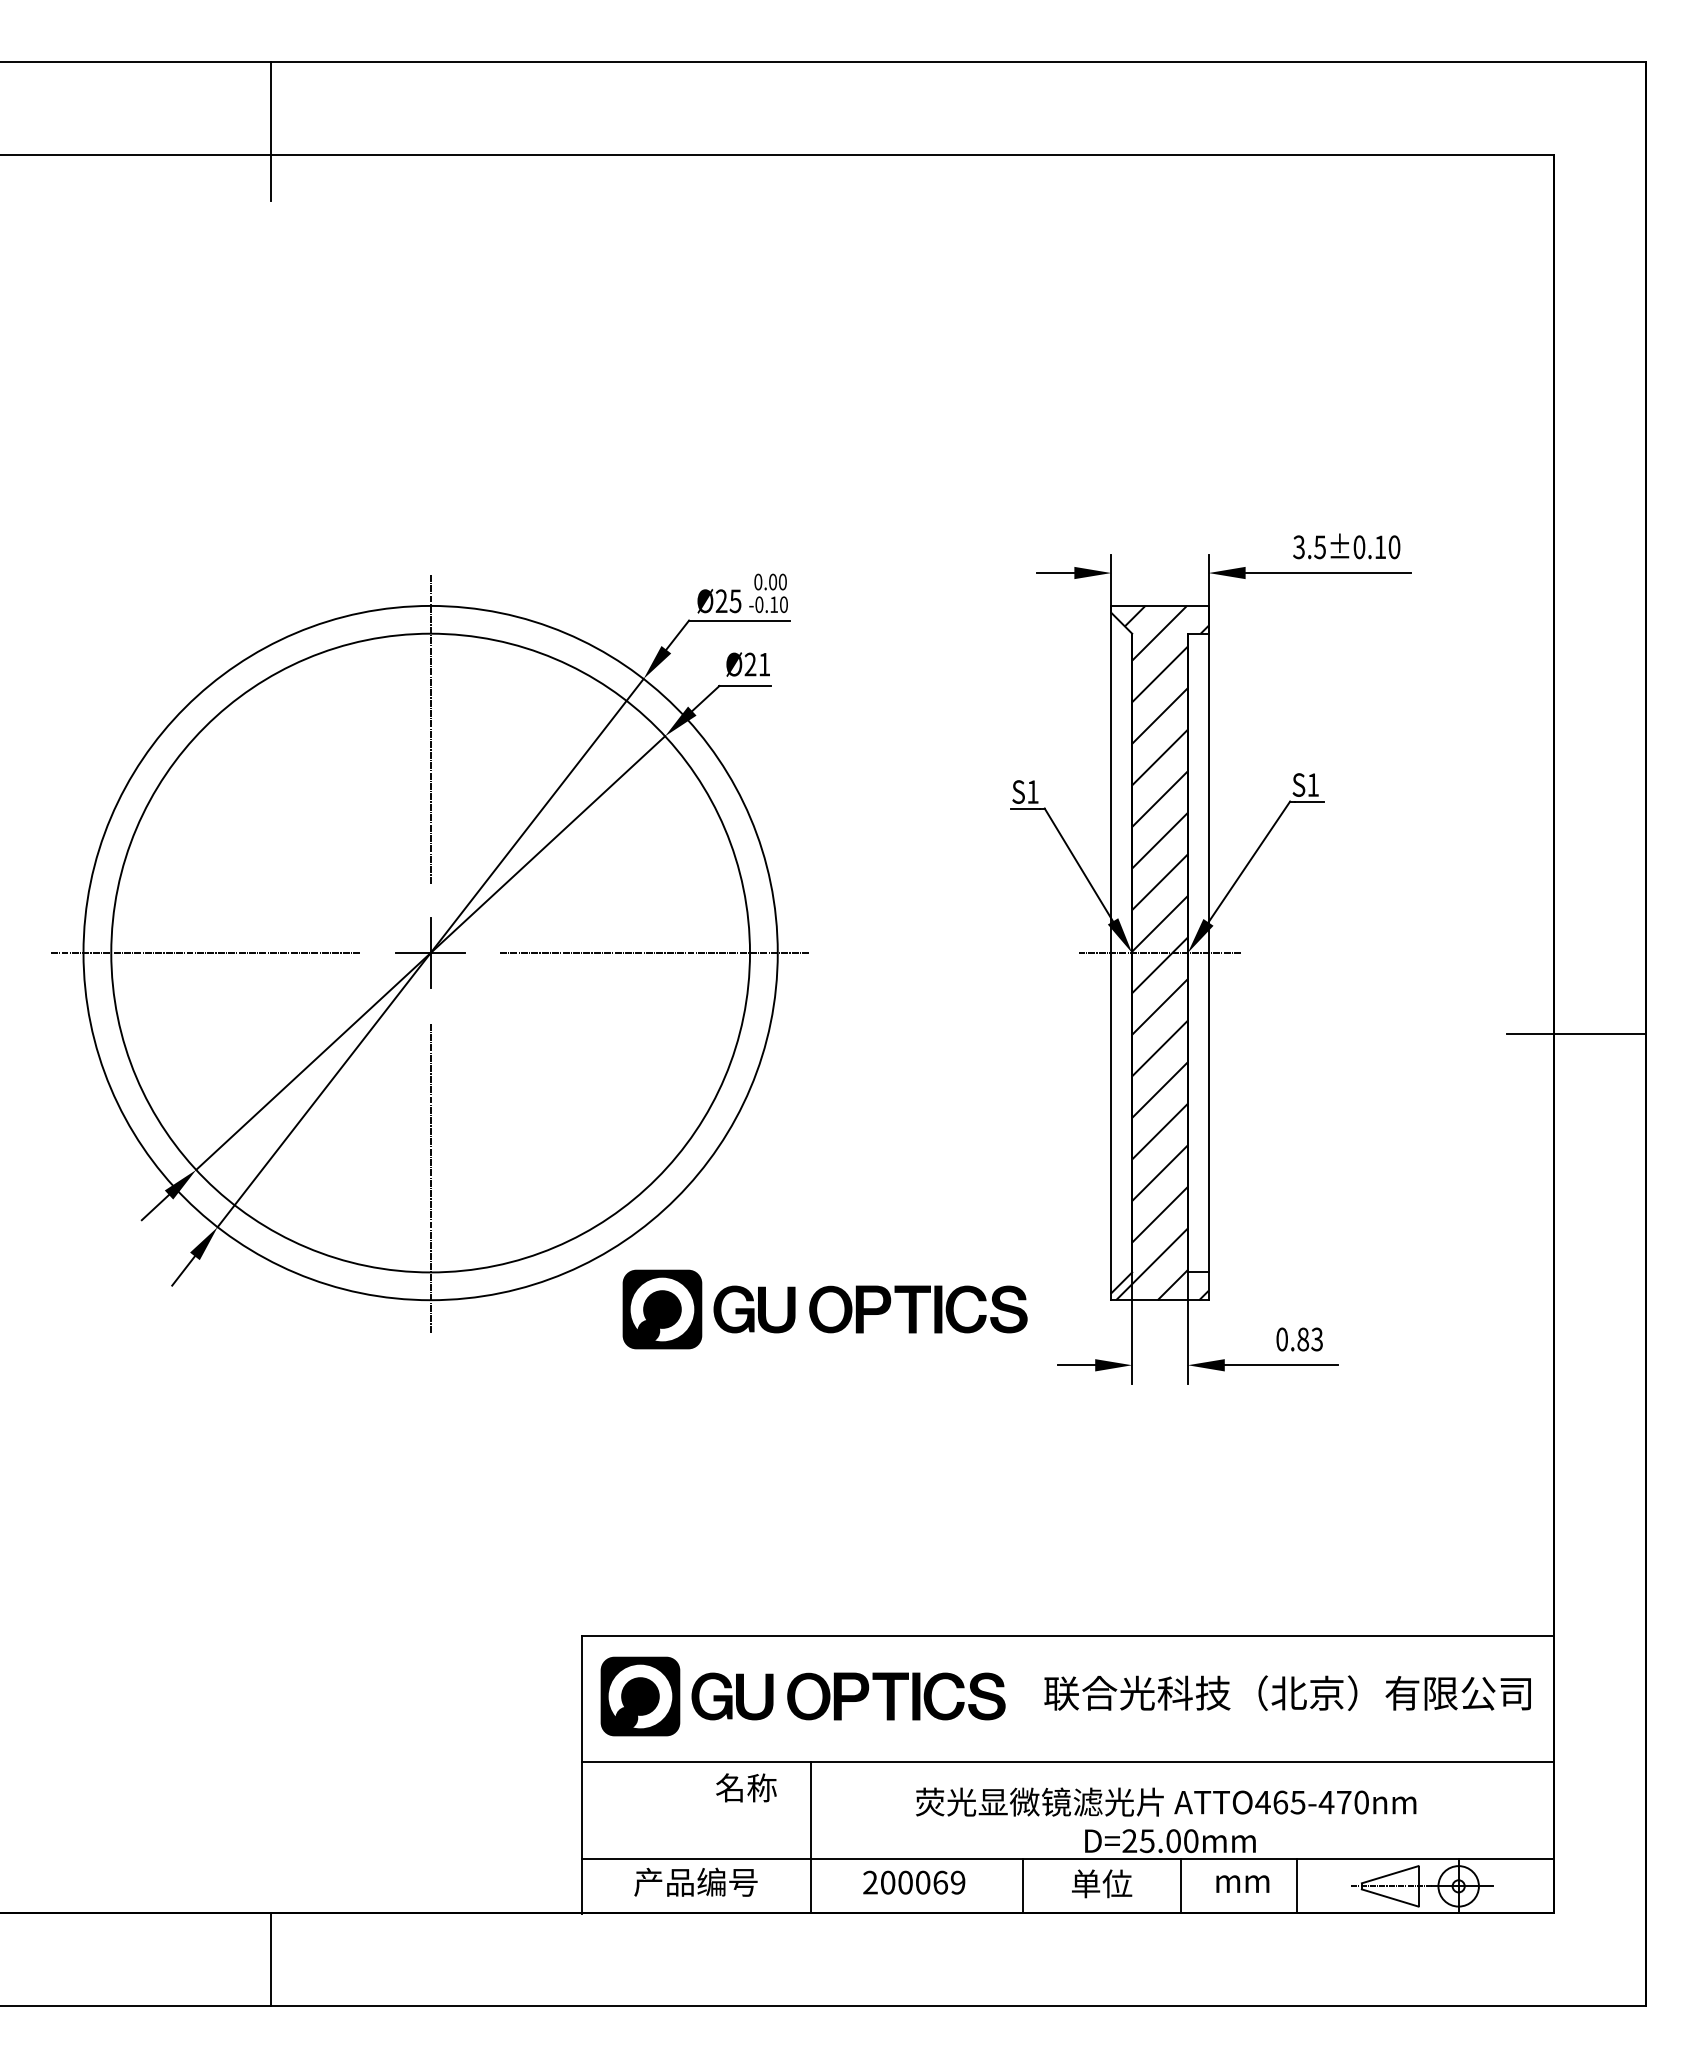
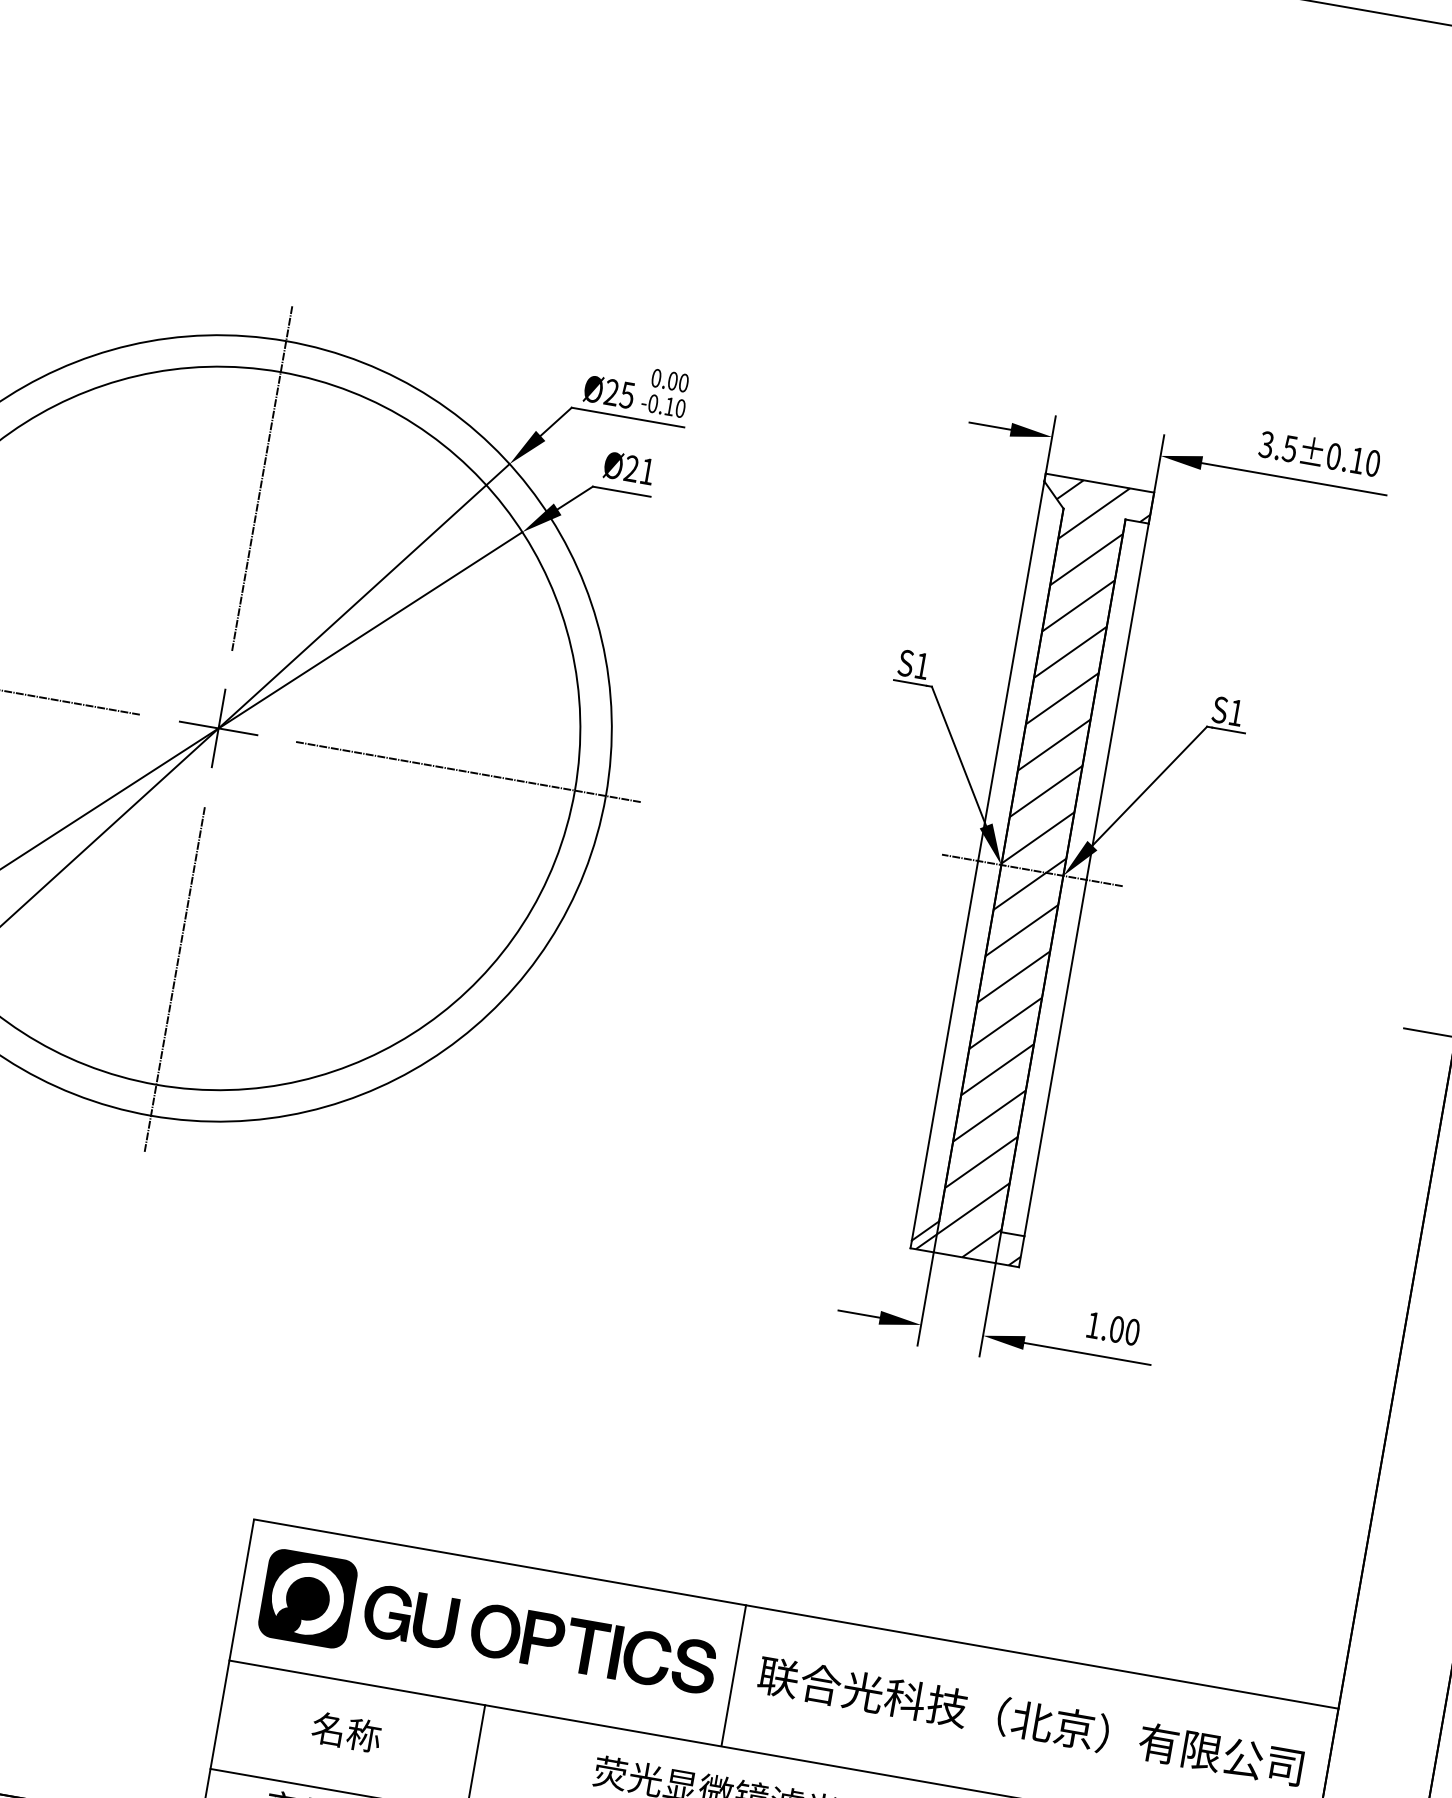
part: (824, 1309) -> (588, 1202), removed
text: (1299, 1339) -> (1112, 1328), 0.83 -> 1.00
line: (1022, 1698) -> (733, 1675), added
text: (746, 1787) -> (346, 1732), moved

